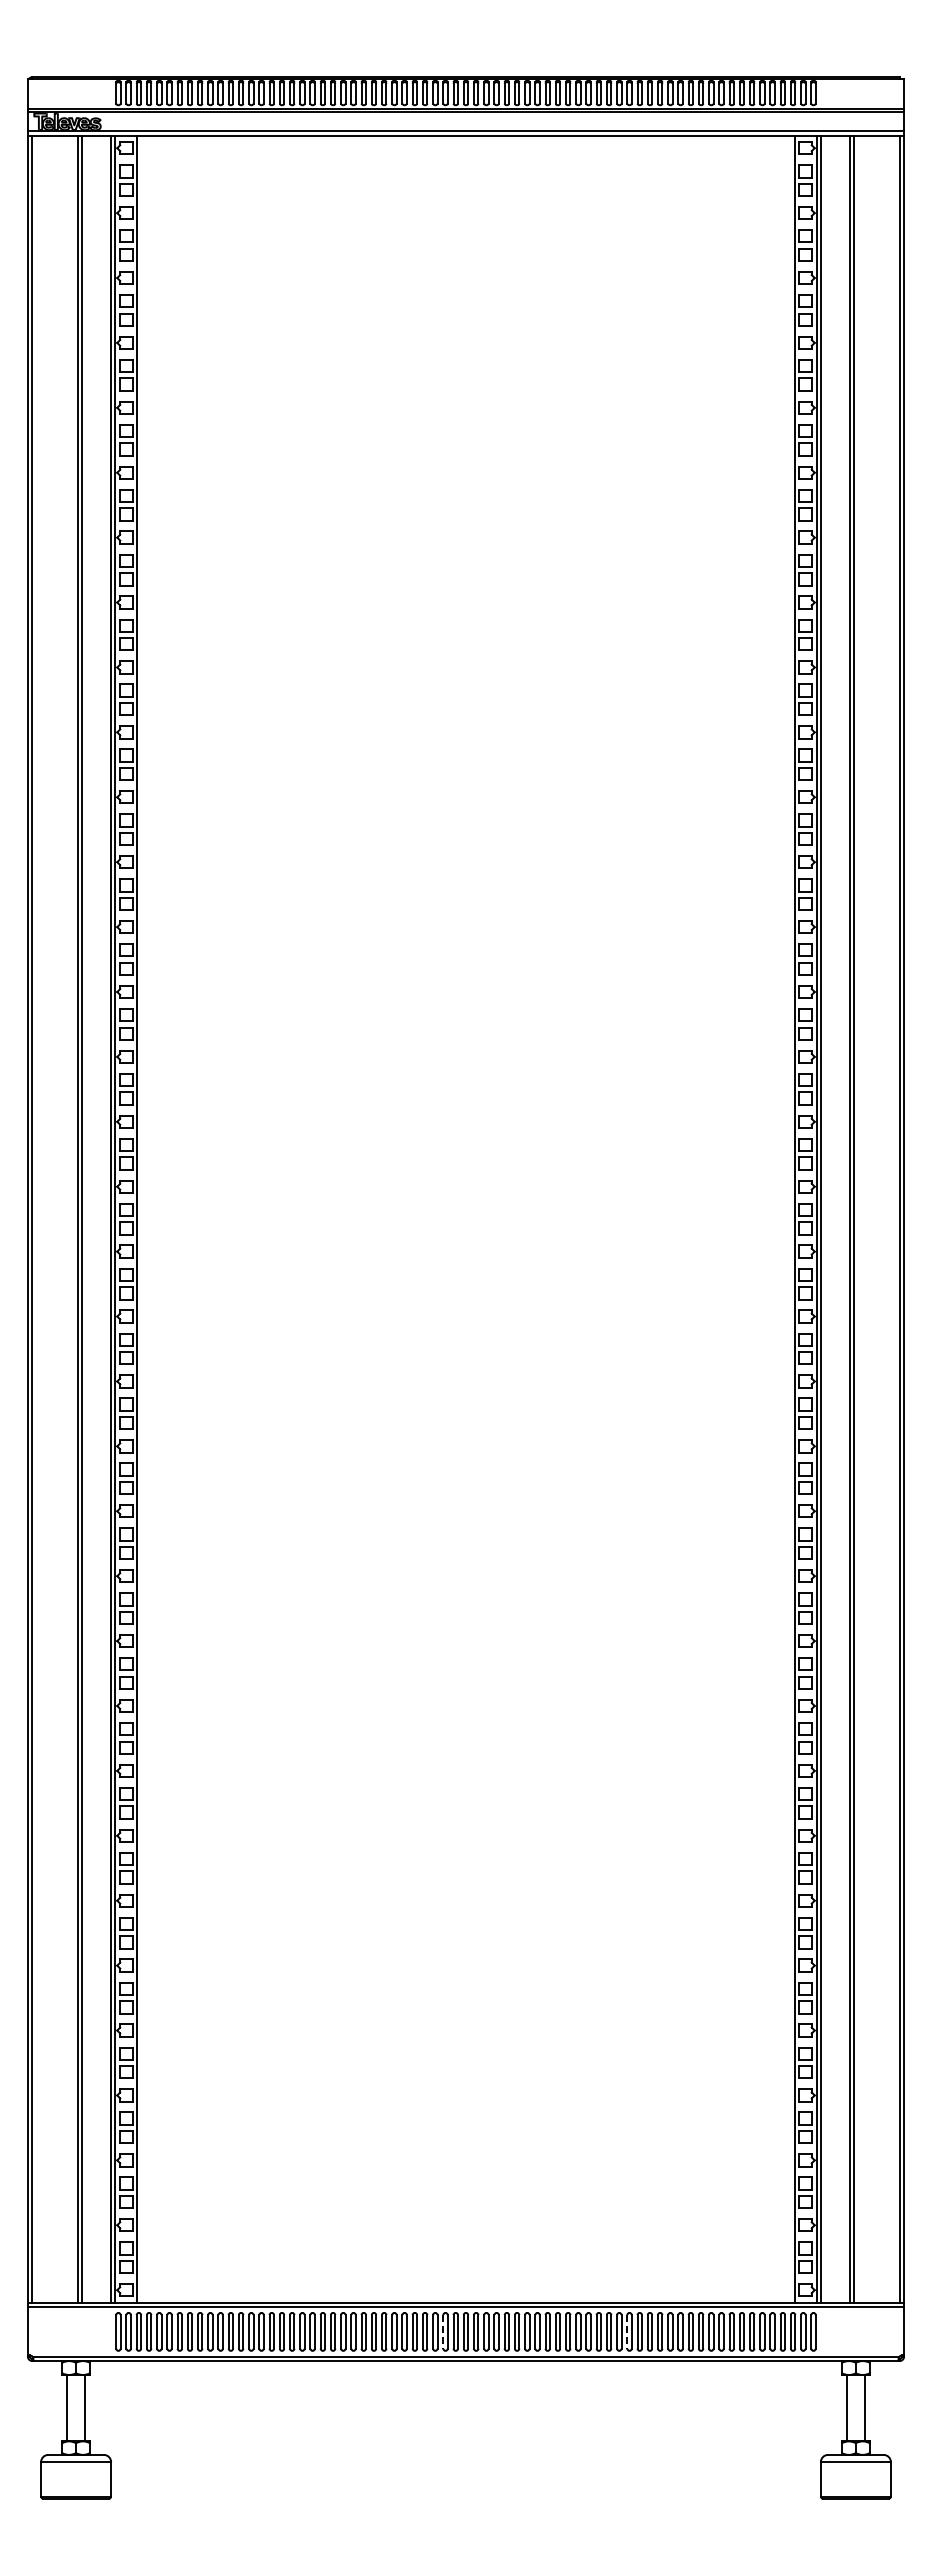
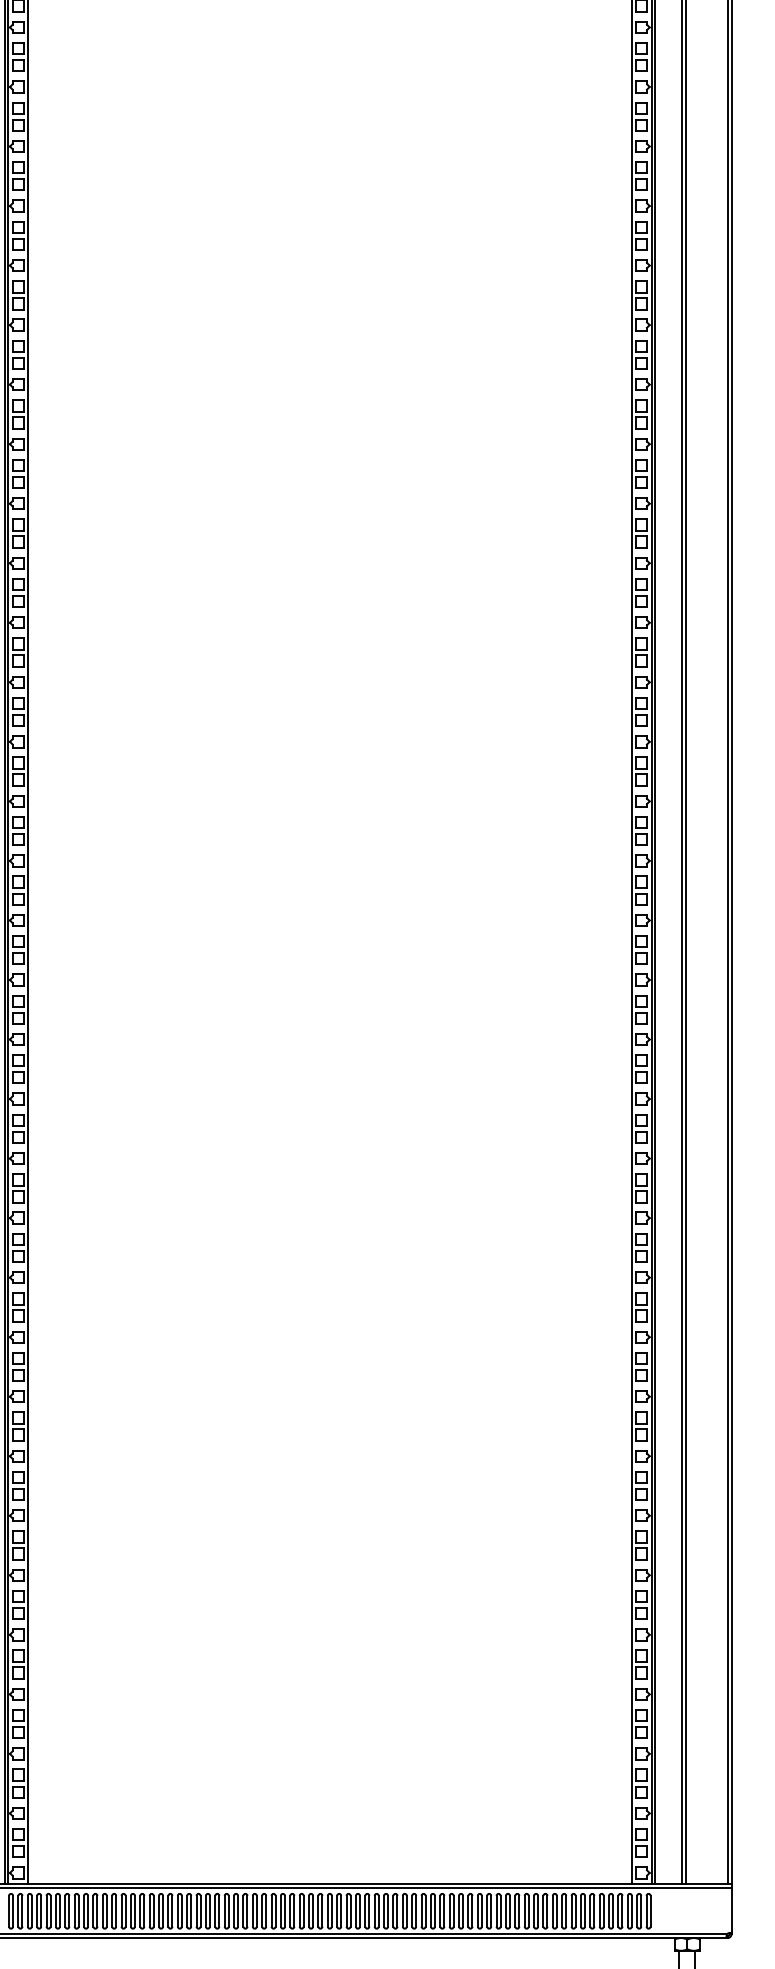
line: (443, 2331) -> (309, 1910), dashed -> solid
line: (627, 2331) -> (477, 1910), dashed -> solid

